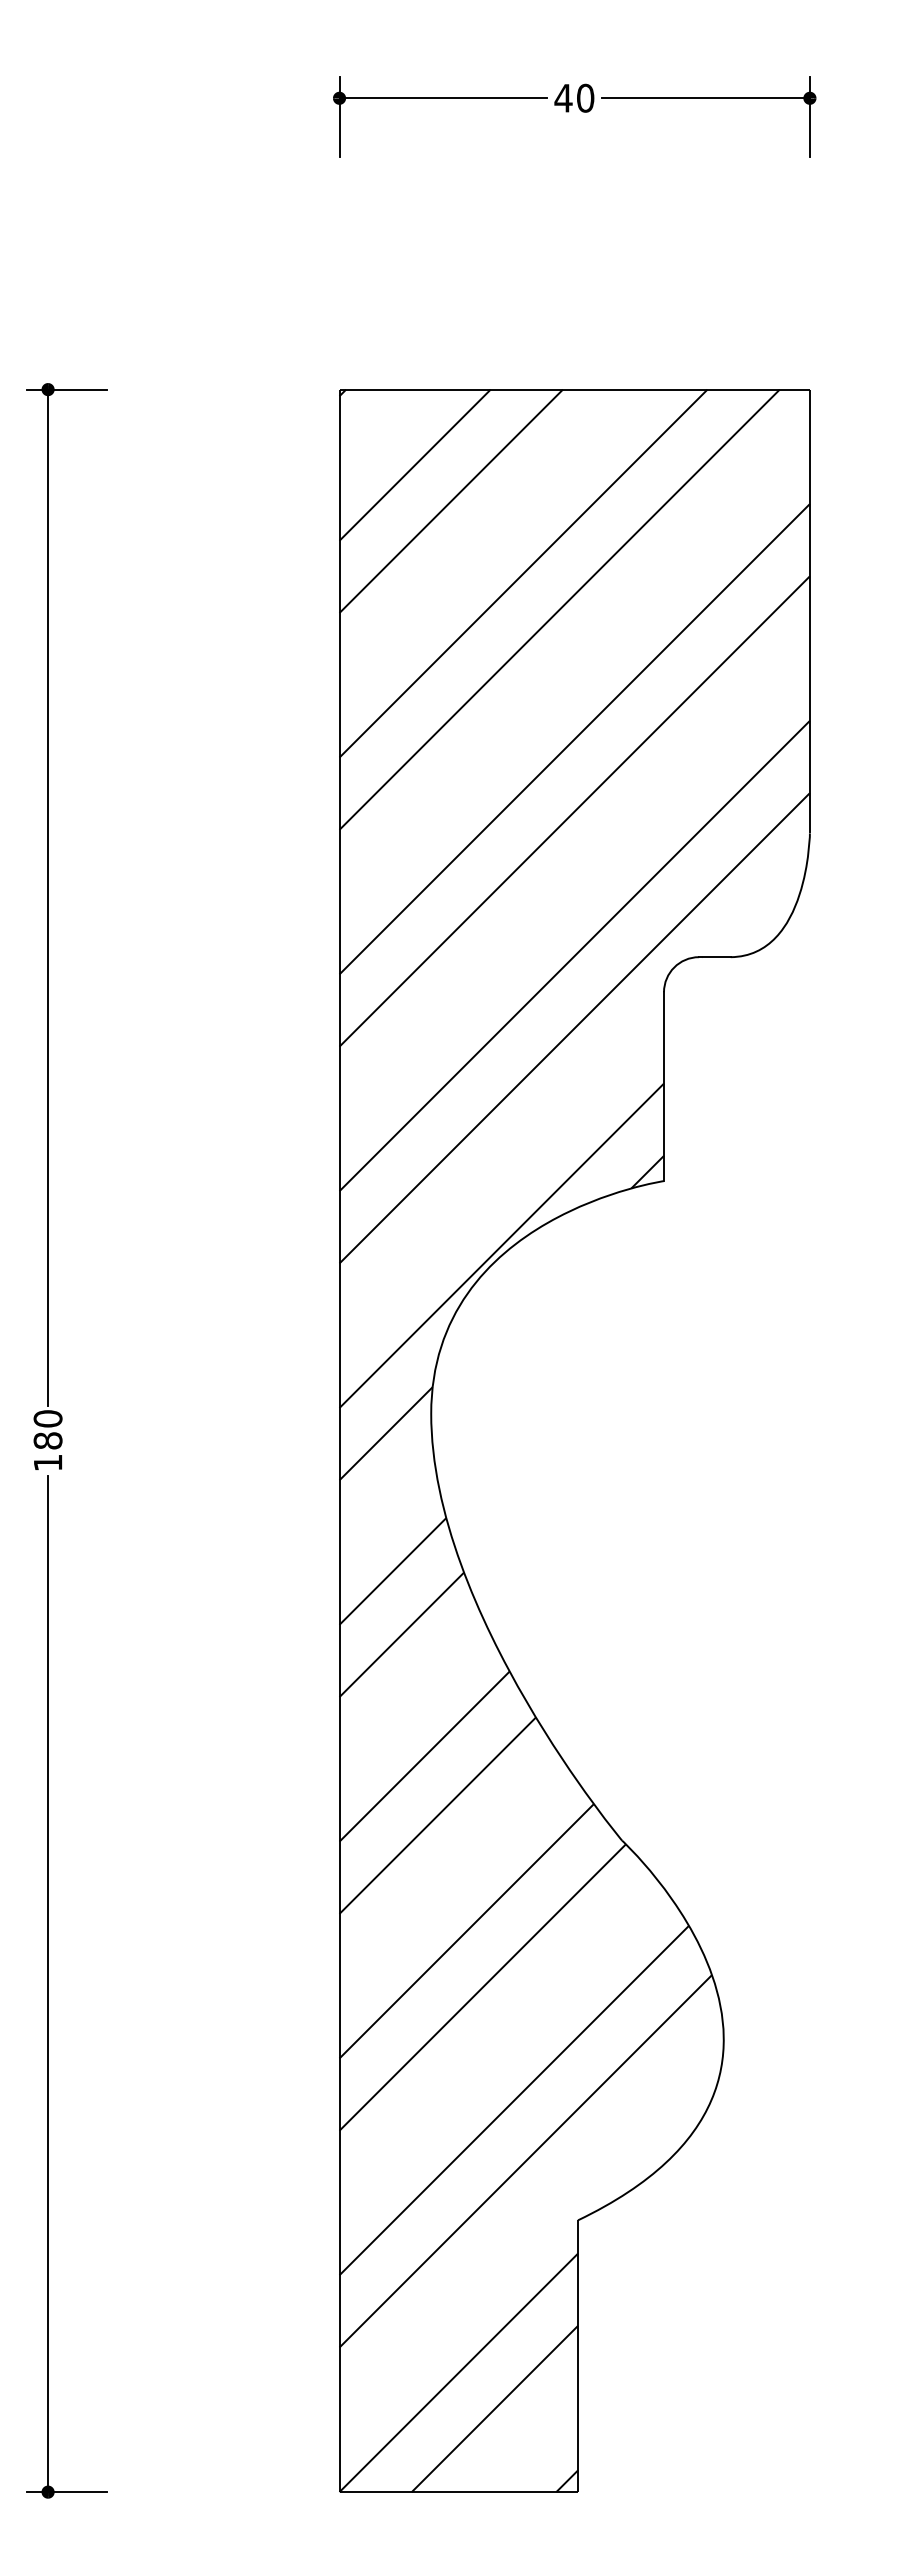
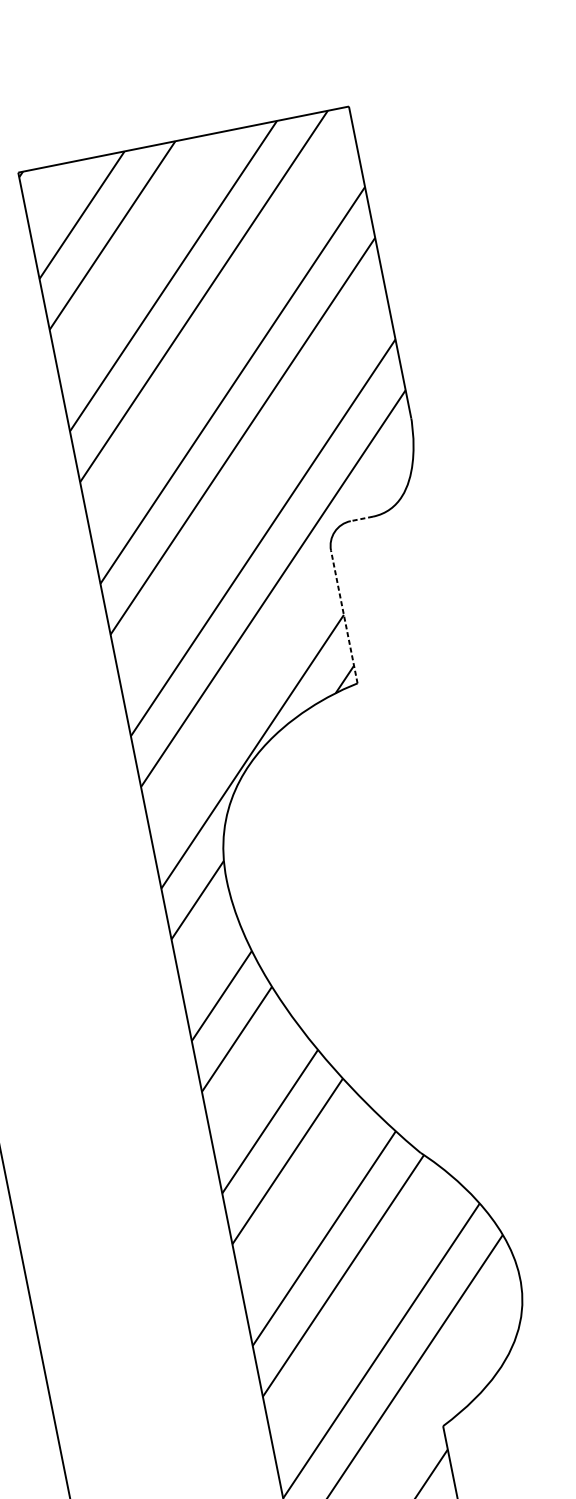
line: (714, 957) -> (361, 519), solid -> dashed
line: (664, 1086) -> (344, 616), solid -> dashed

